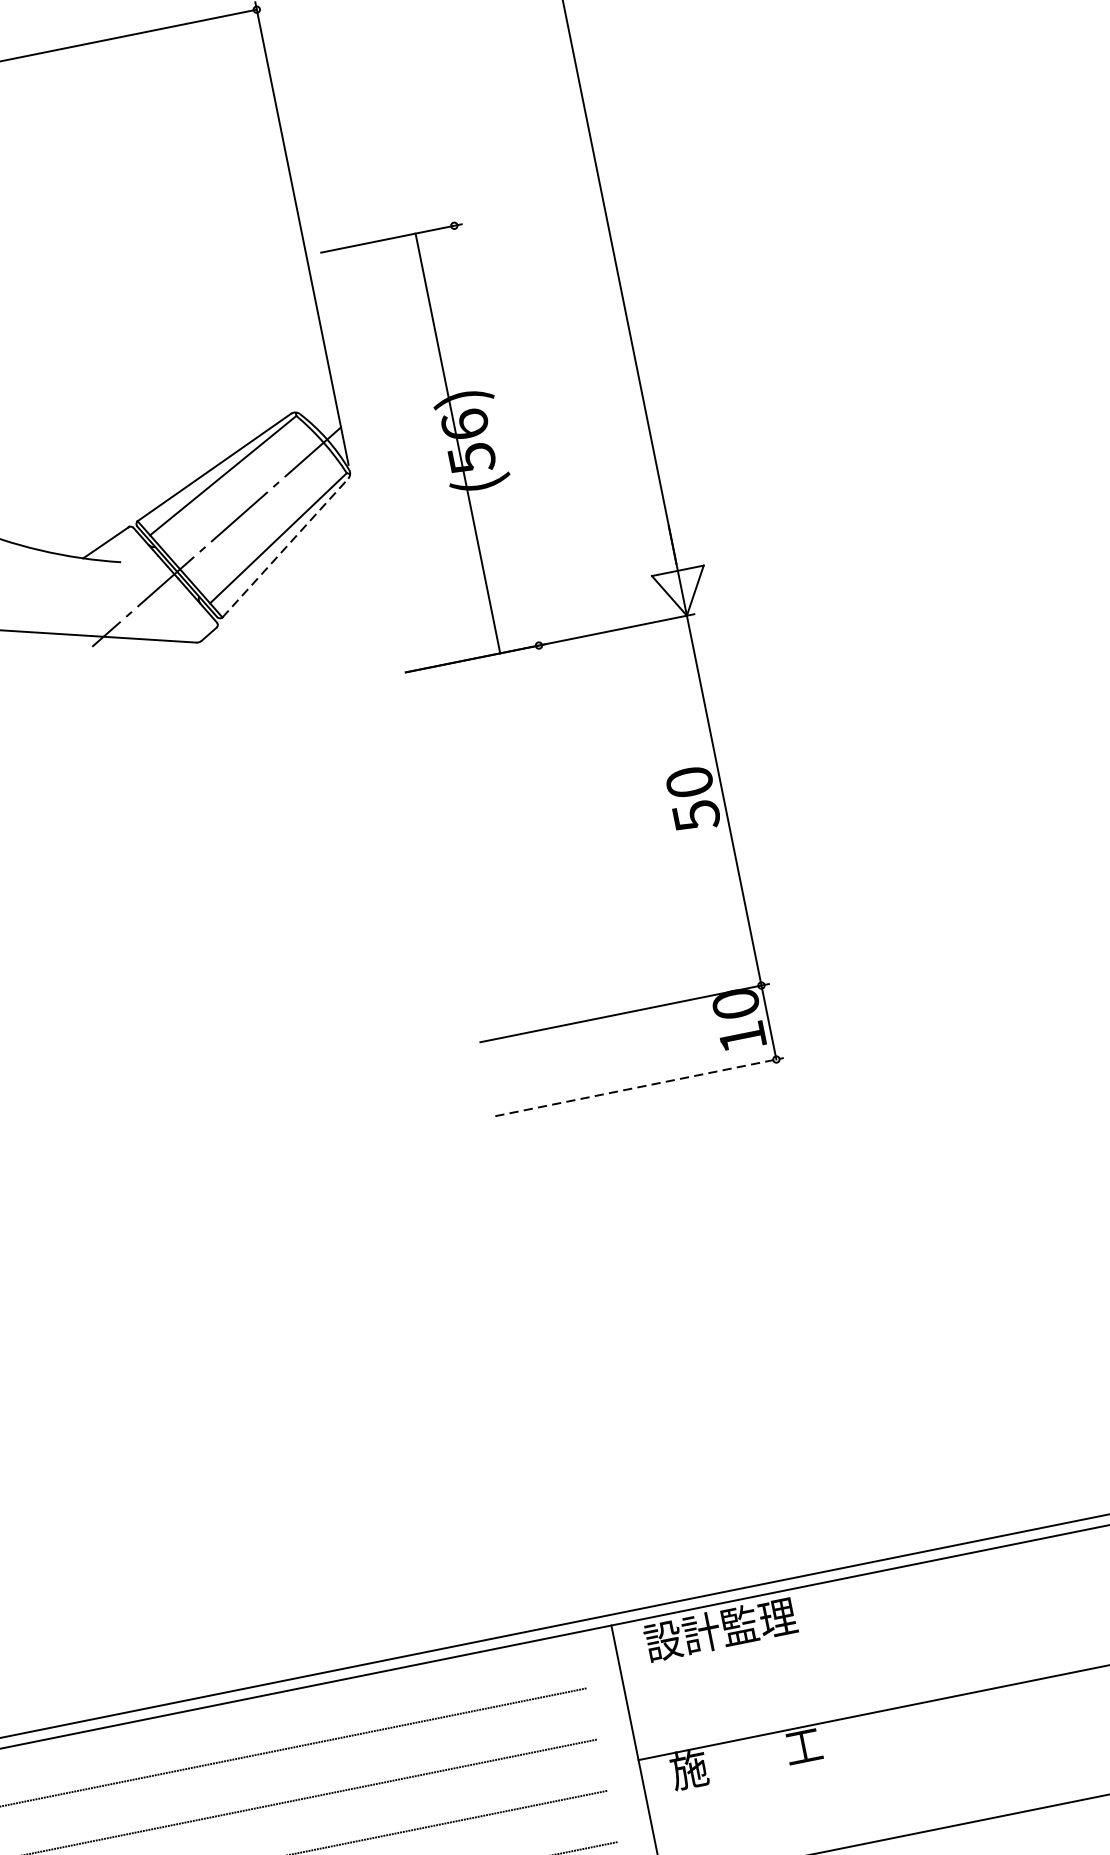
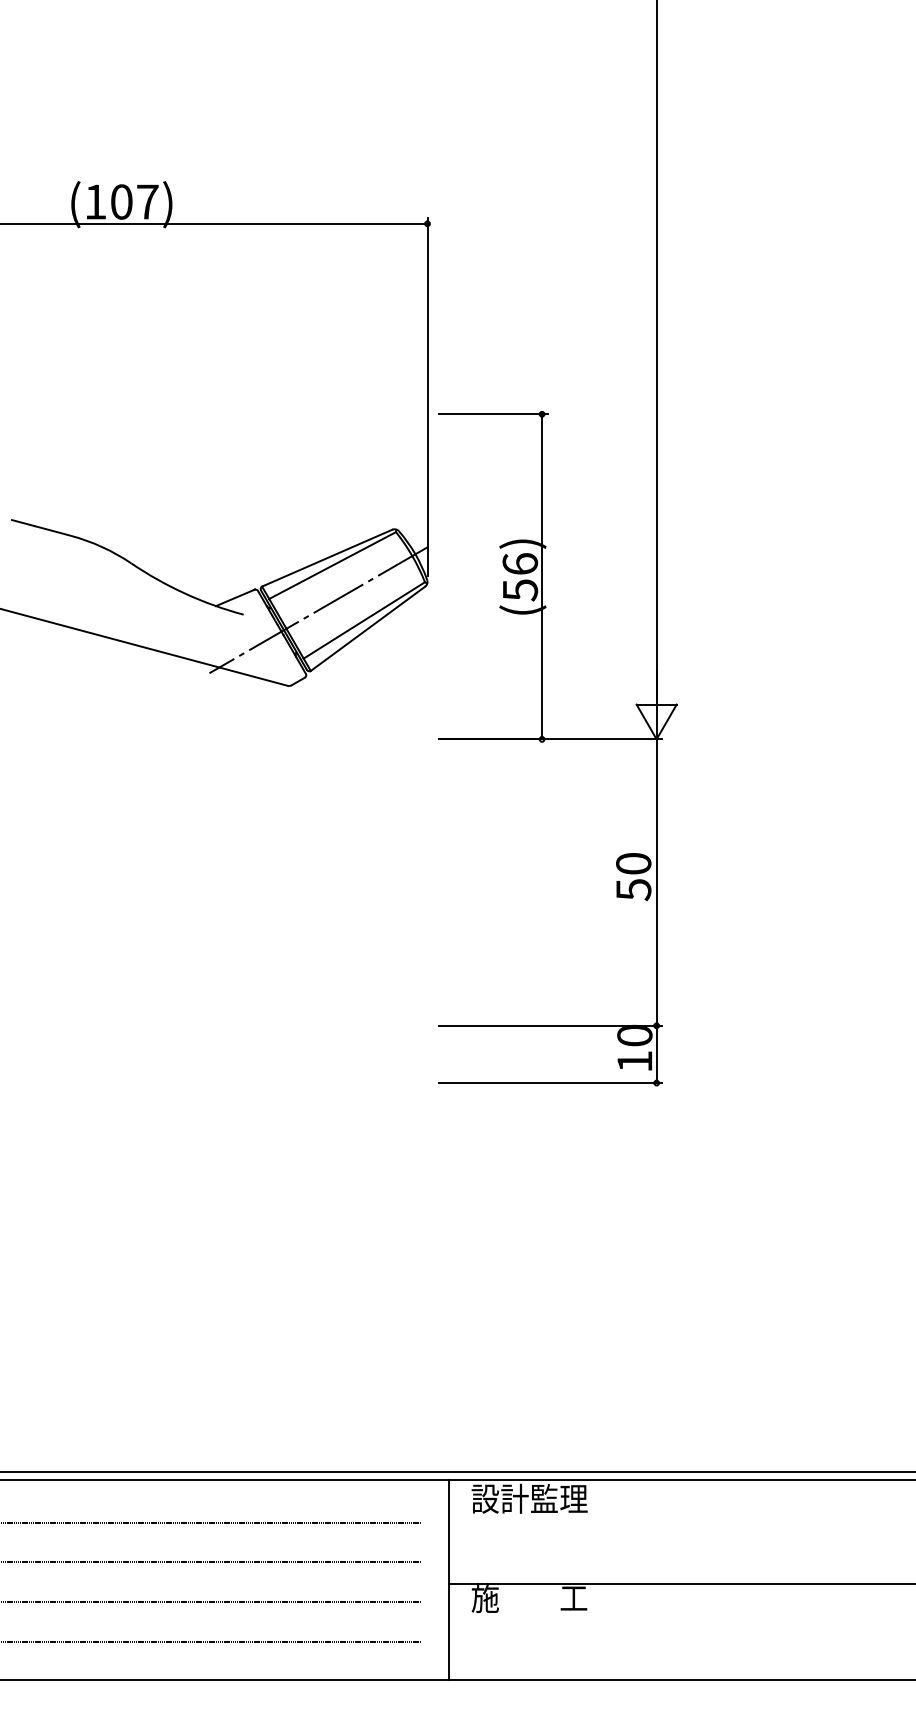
line: (458, 442) -> (542, 576), moved
line: (285, 547) -> (368, 628), dashed -> solid
line: (639, 1087) -> (550, 1083), dashed -> solid

